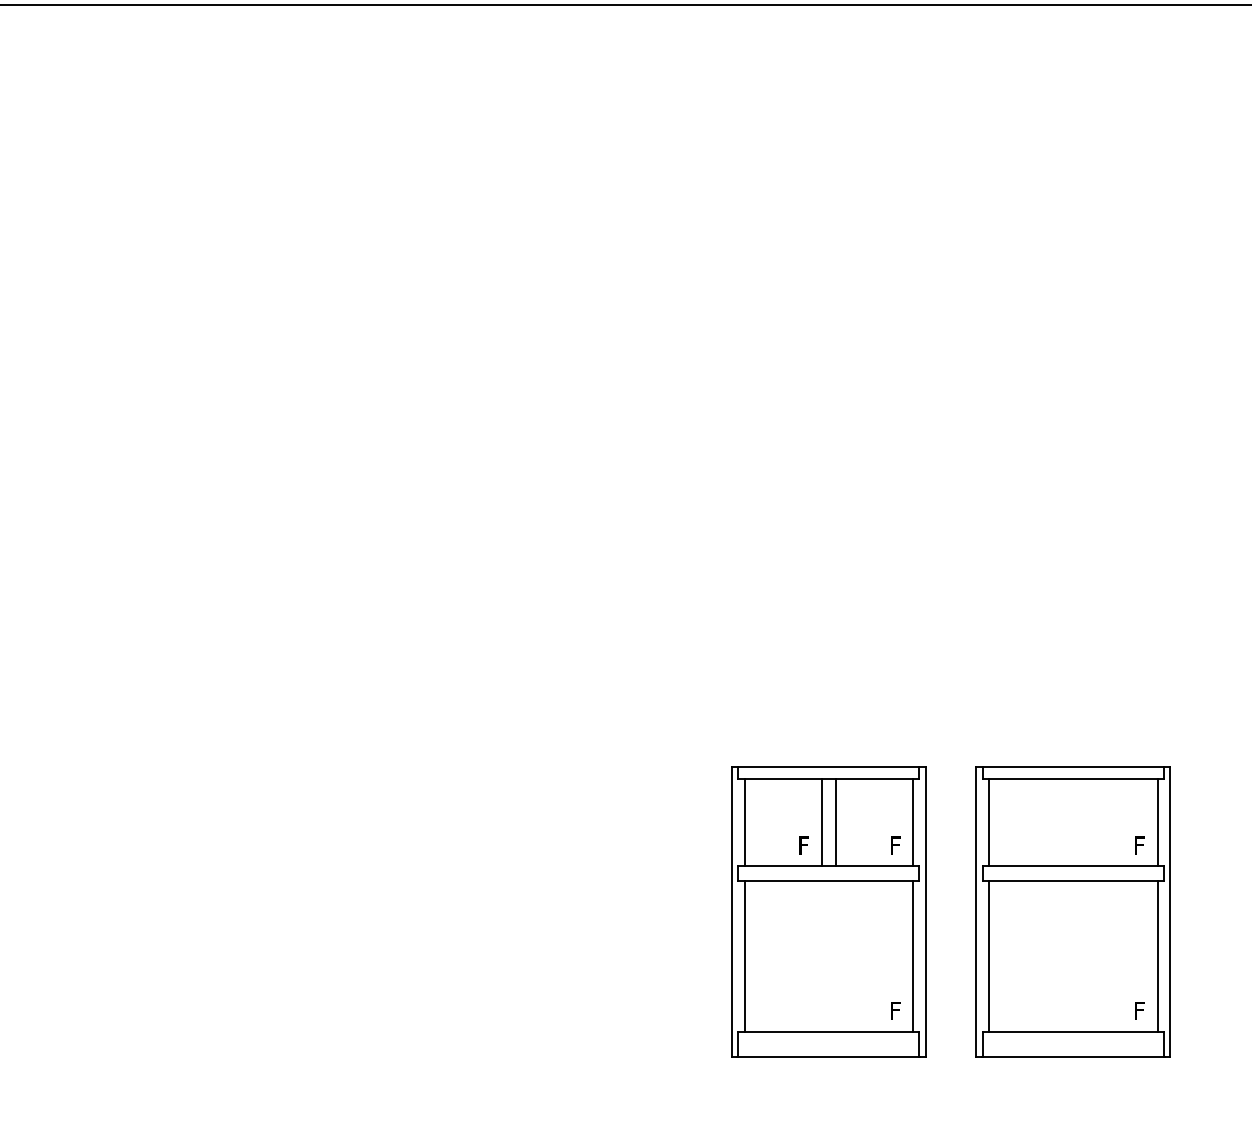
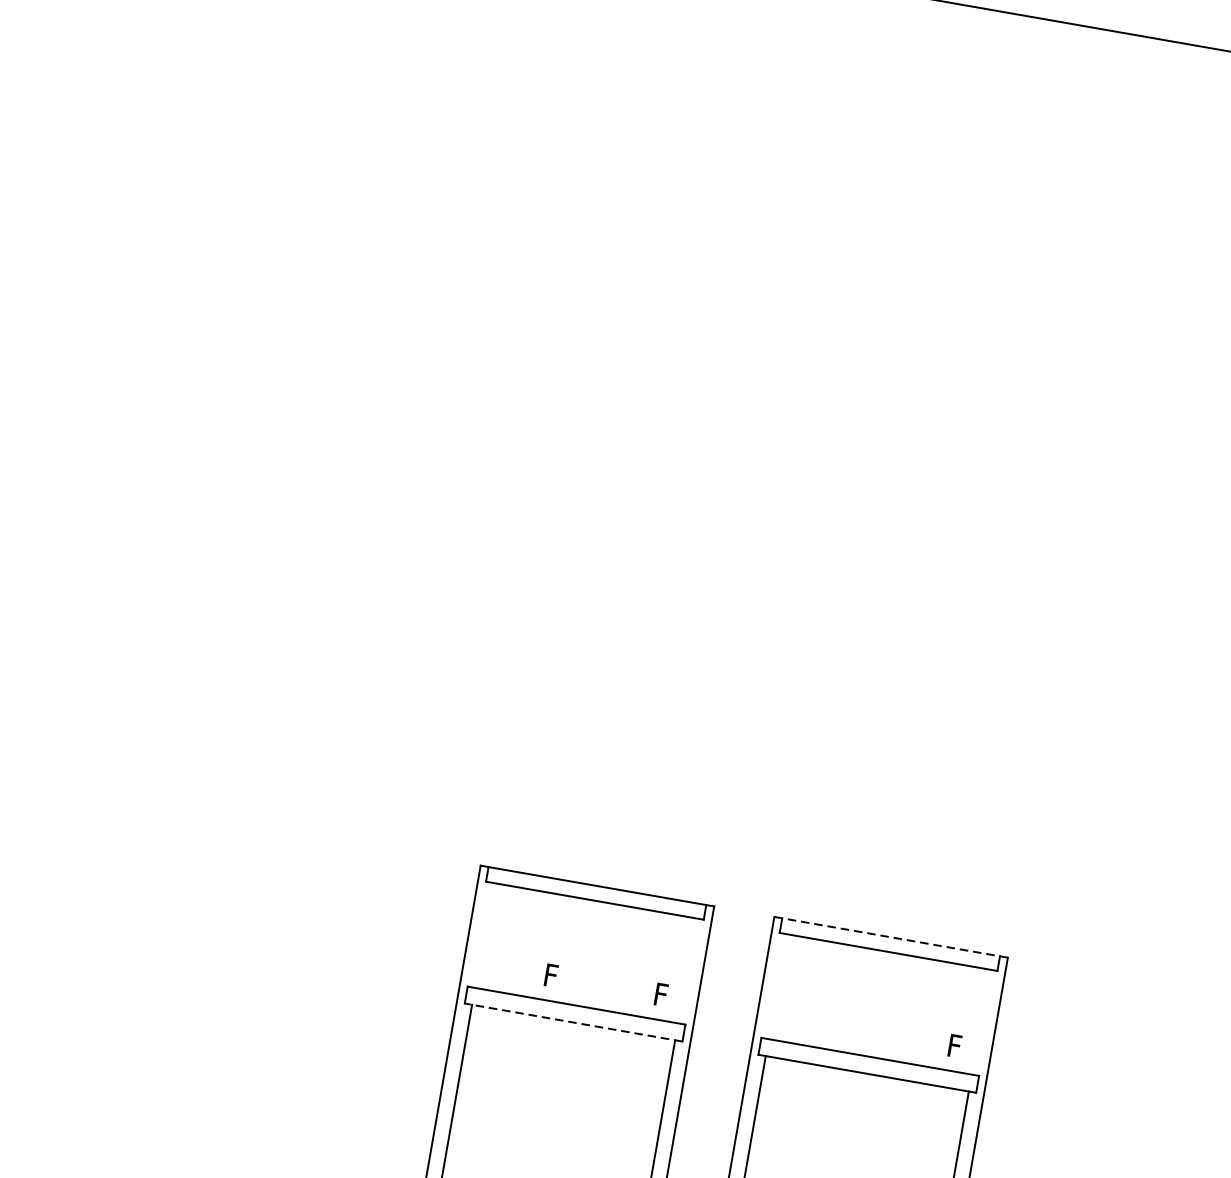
line: (1072, 767) -> (890, 937), solid -> dashed
line: (744, 822) -> (484, 935), removed
line: (821, 822) -> (576, 951), removed
line: (835, 822) -> (593, 954), removed
line: (913, 822) -> (687, 970), removed
line: (988, 822) -> (777, 986), removed
line: (1157, 822) -> (981, 1021), removed
line: (828, 880) -> (573, 1022), solid -> dashed

